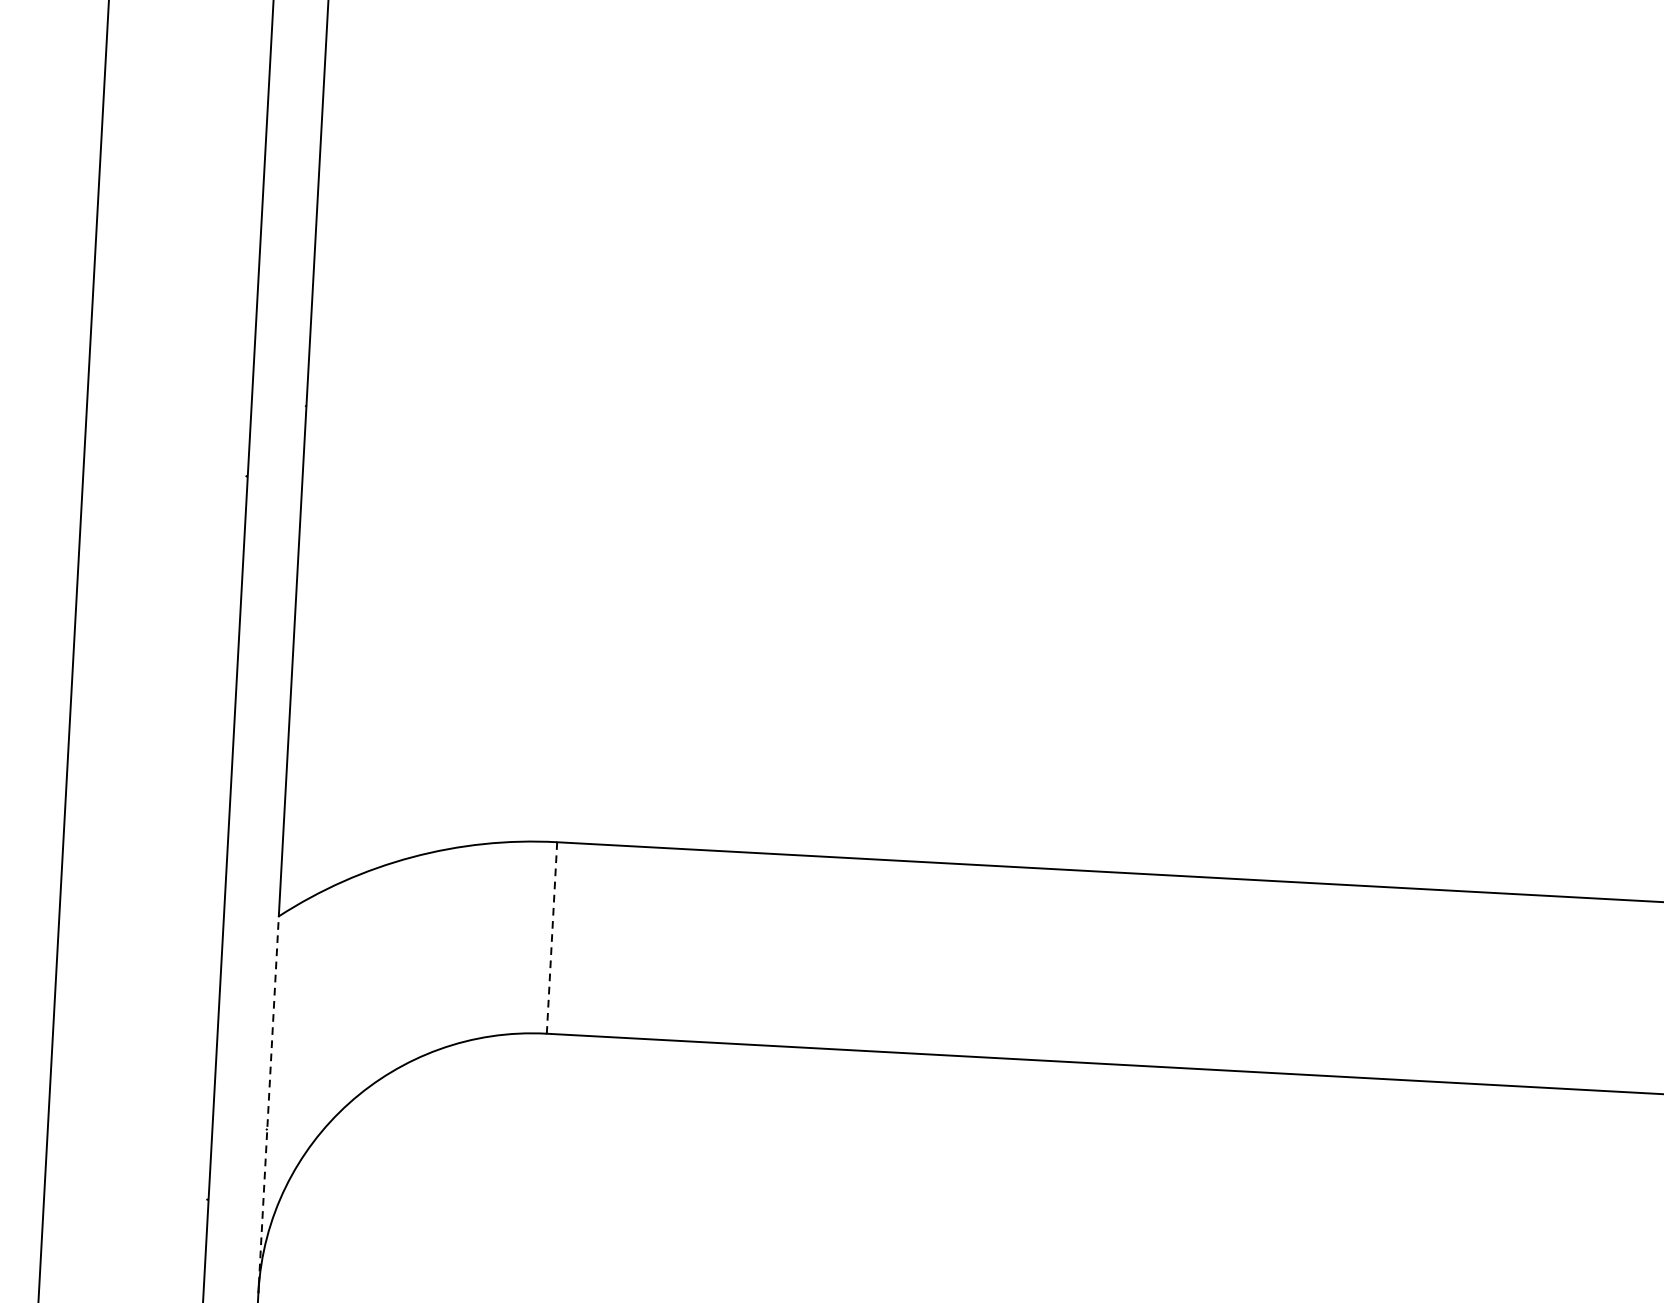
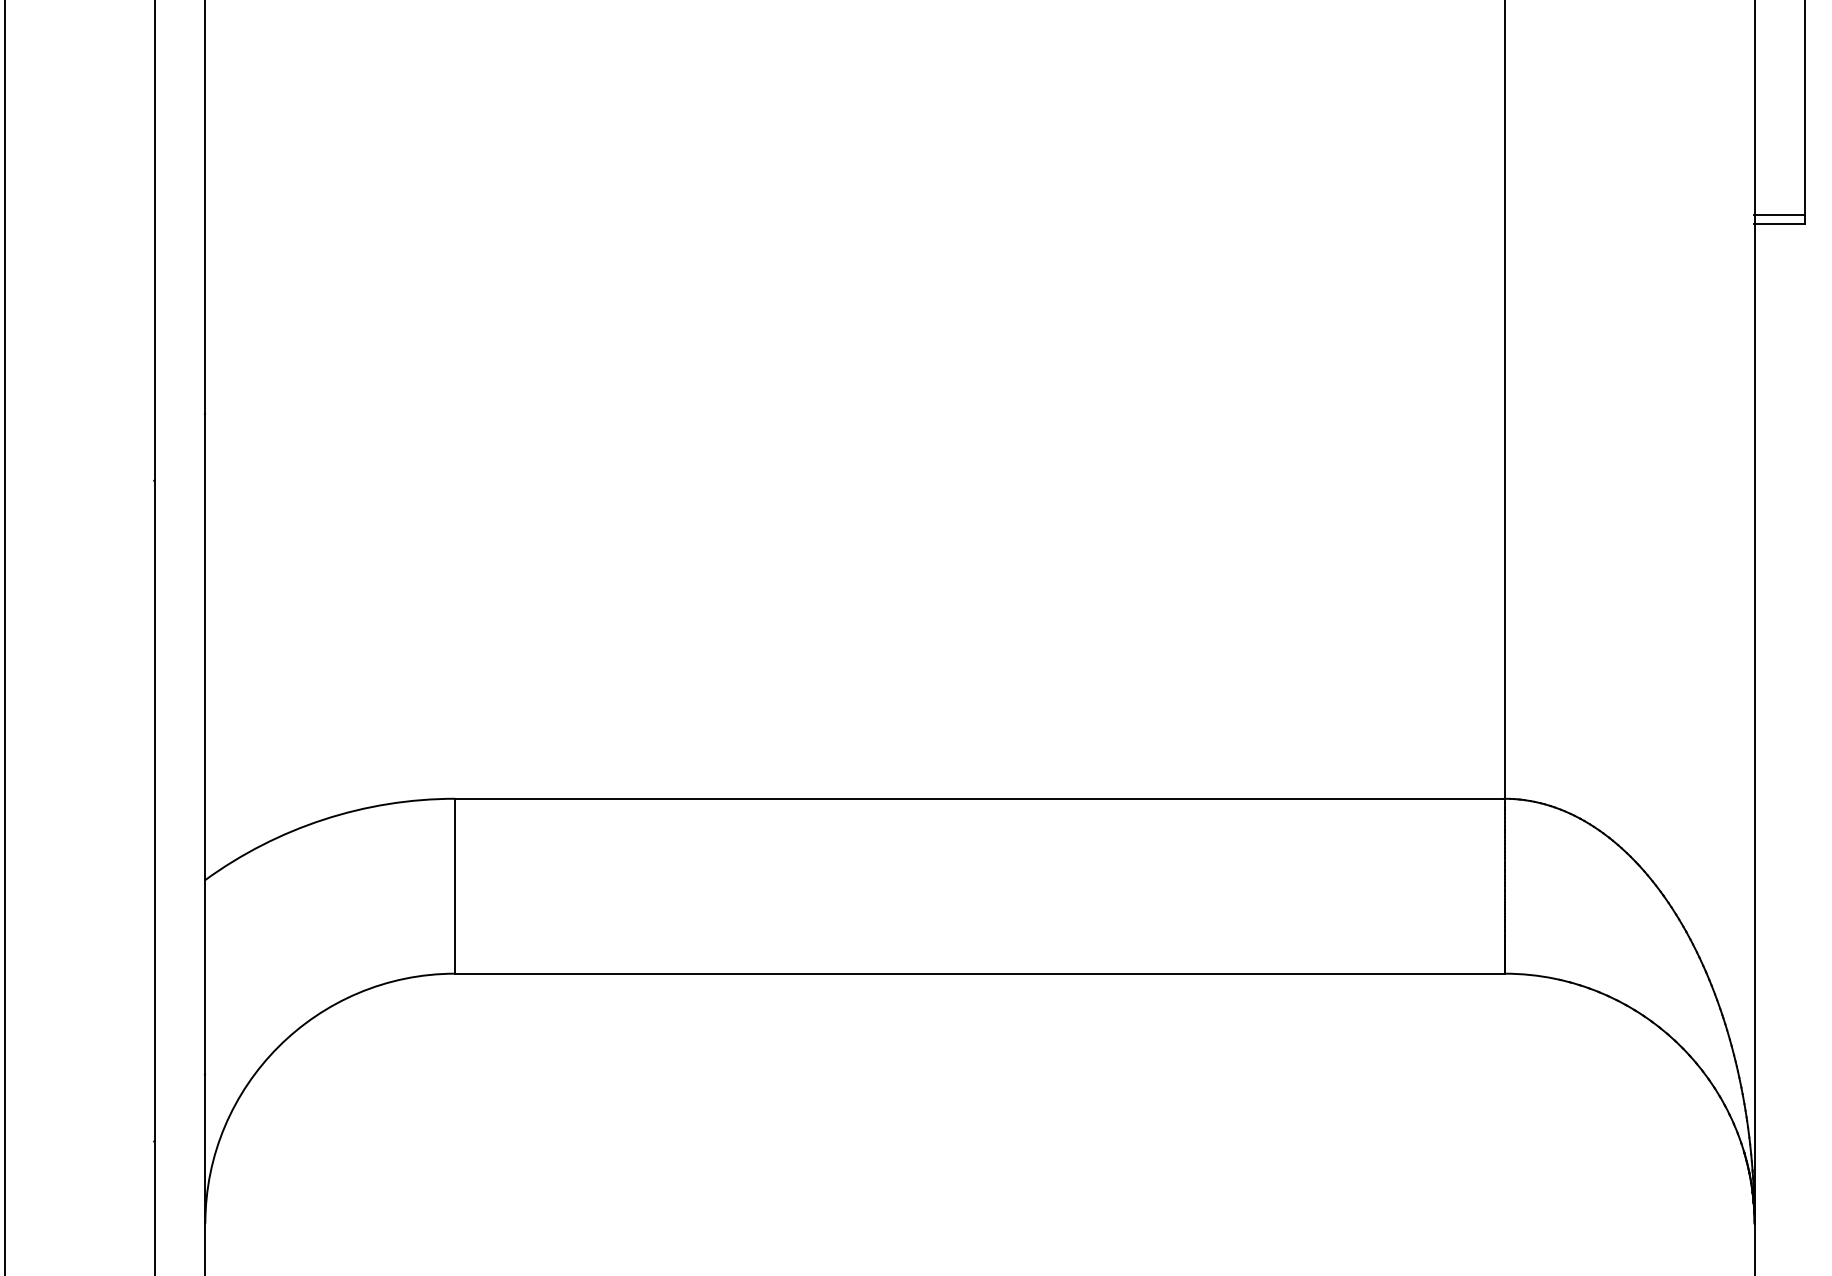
line: (552, 938) -> (455, 886), dashed -> solid
line: (269, 1099) -> (205, 1047), dashed -> solid

